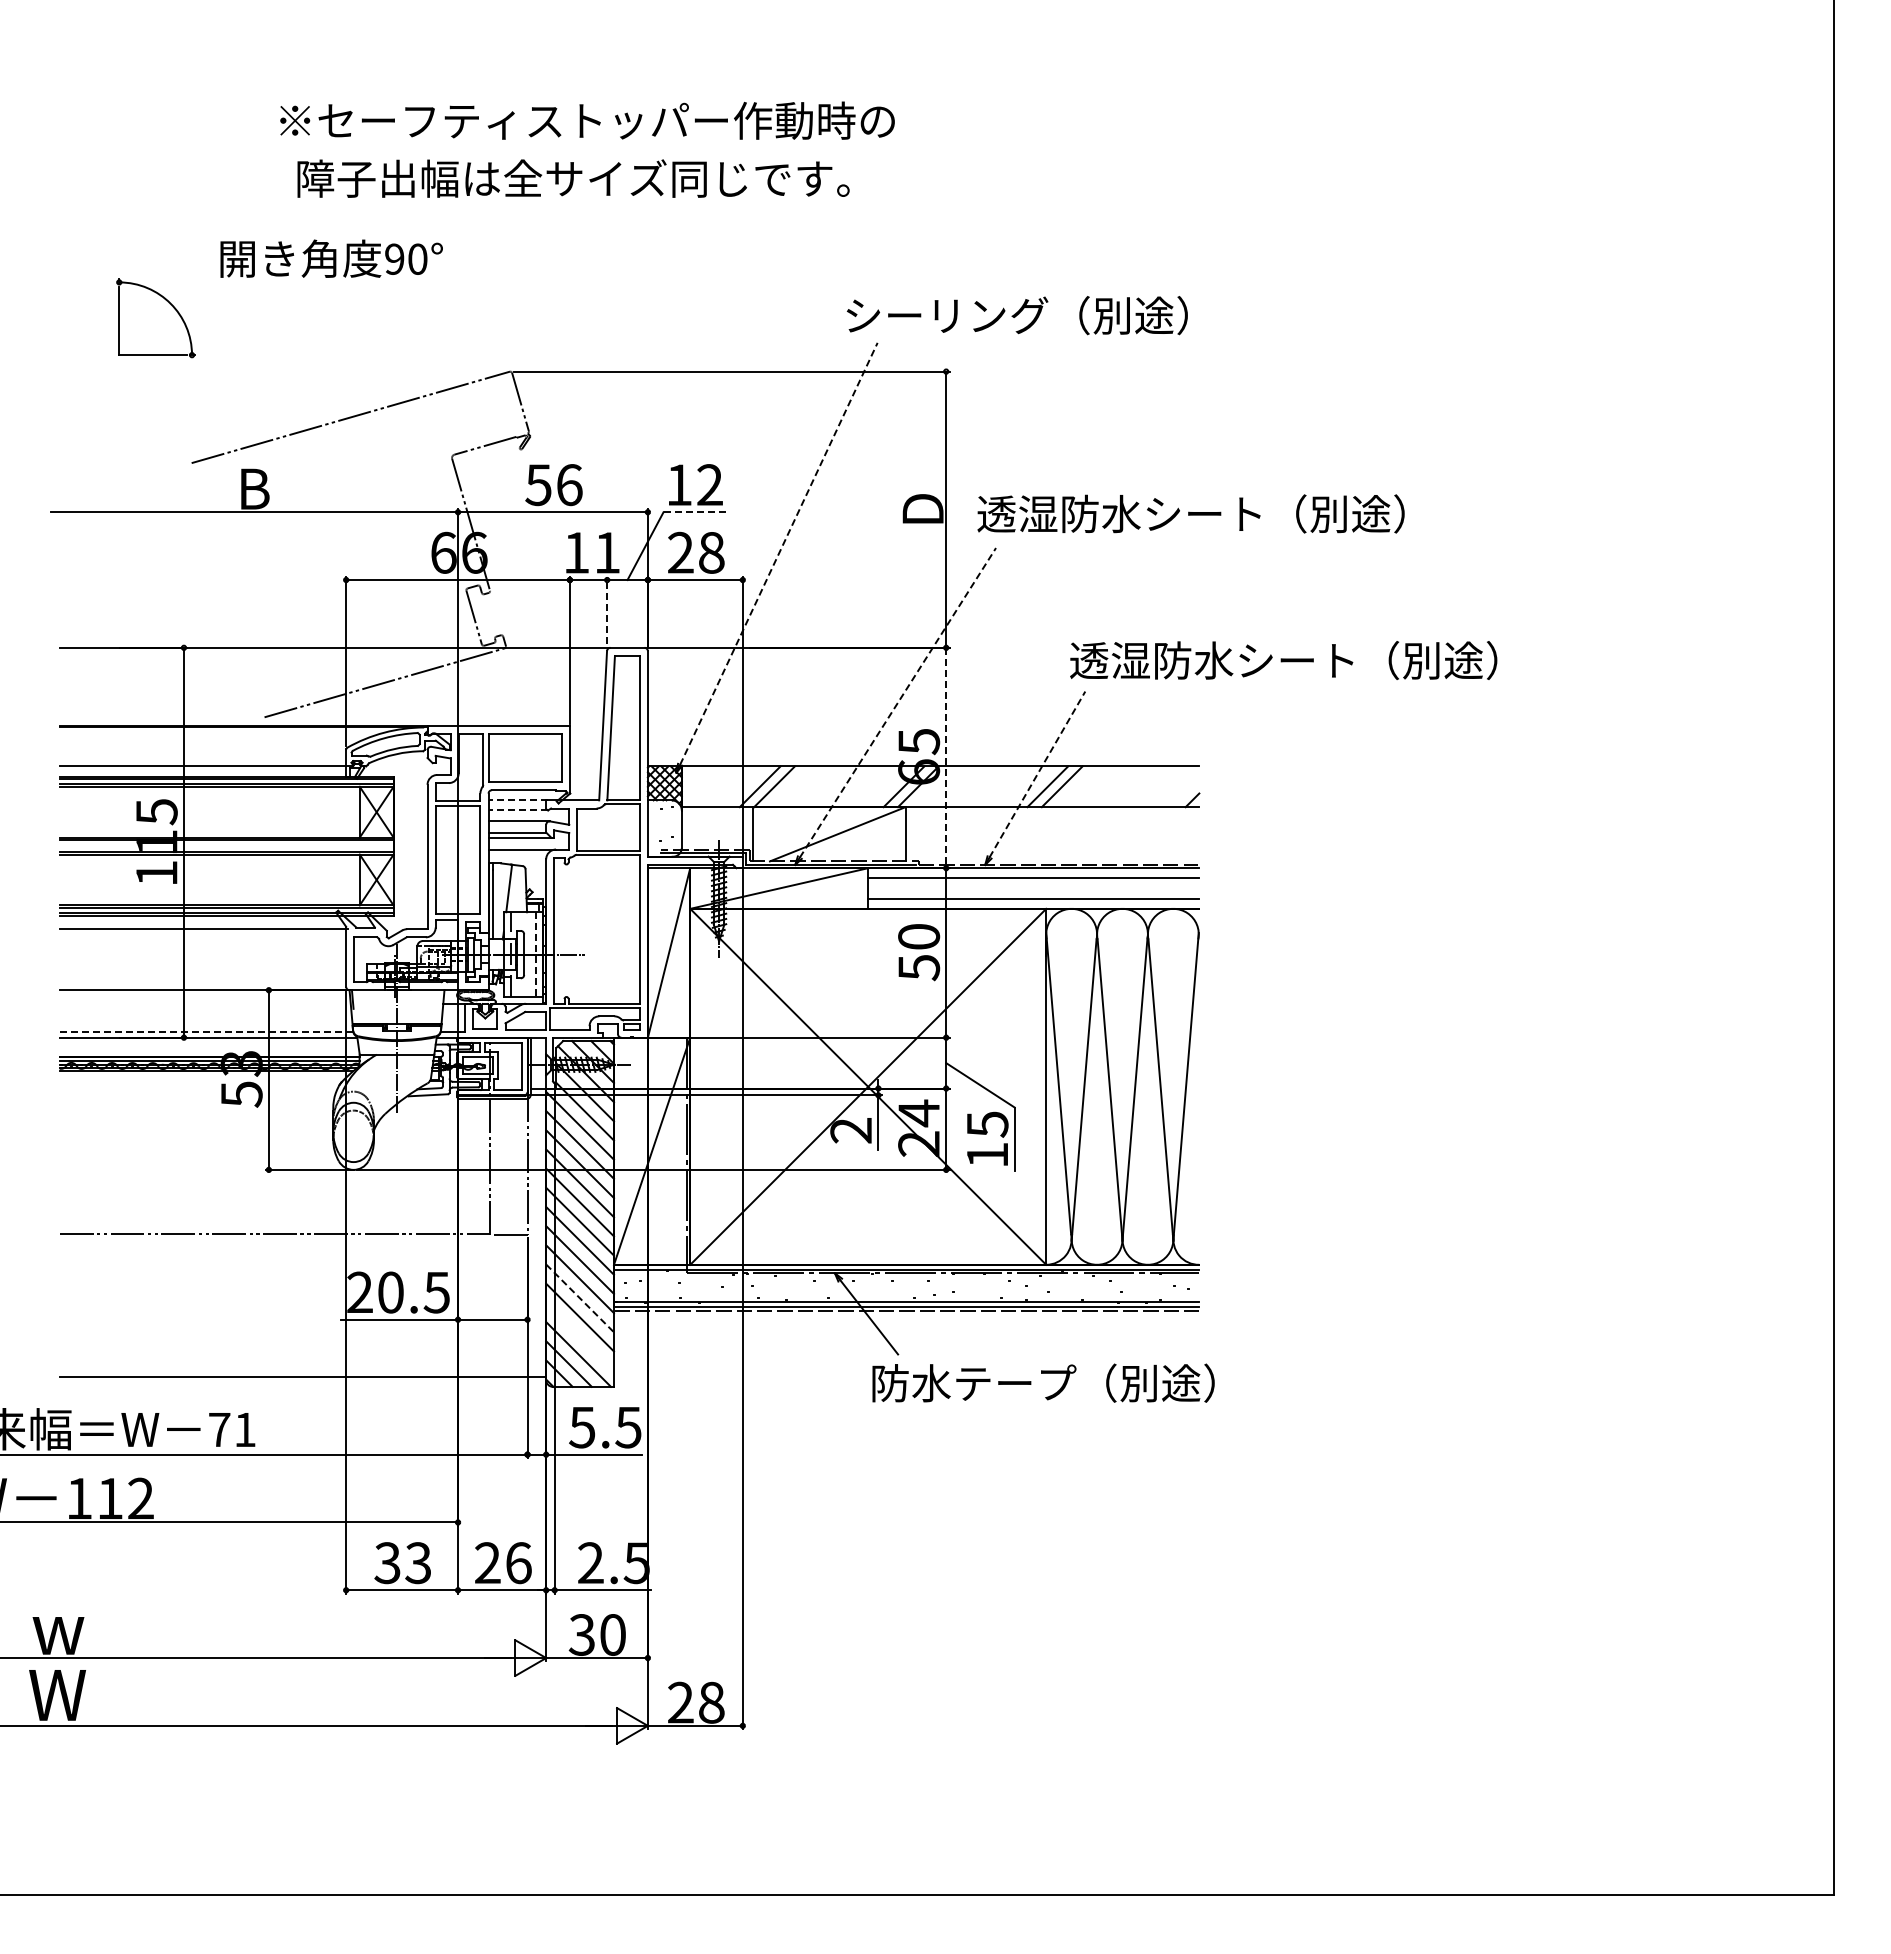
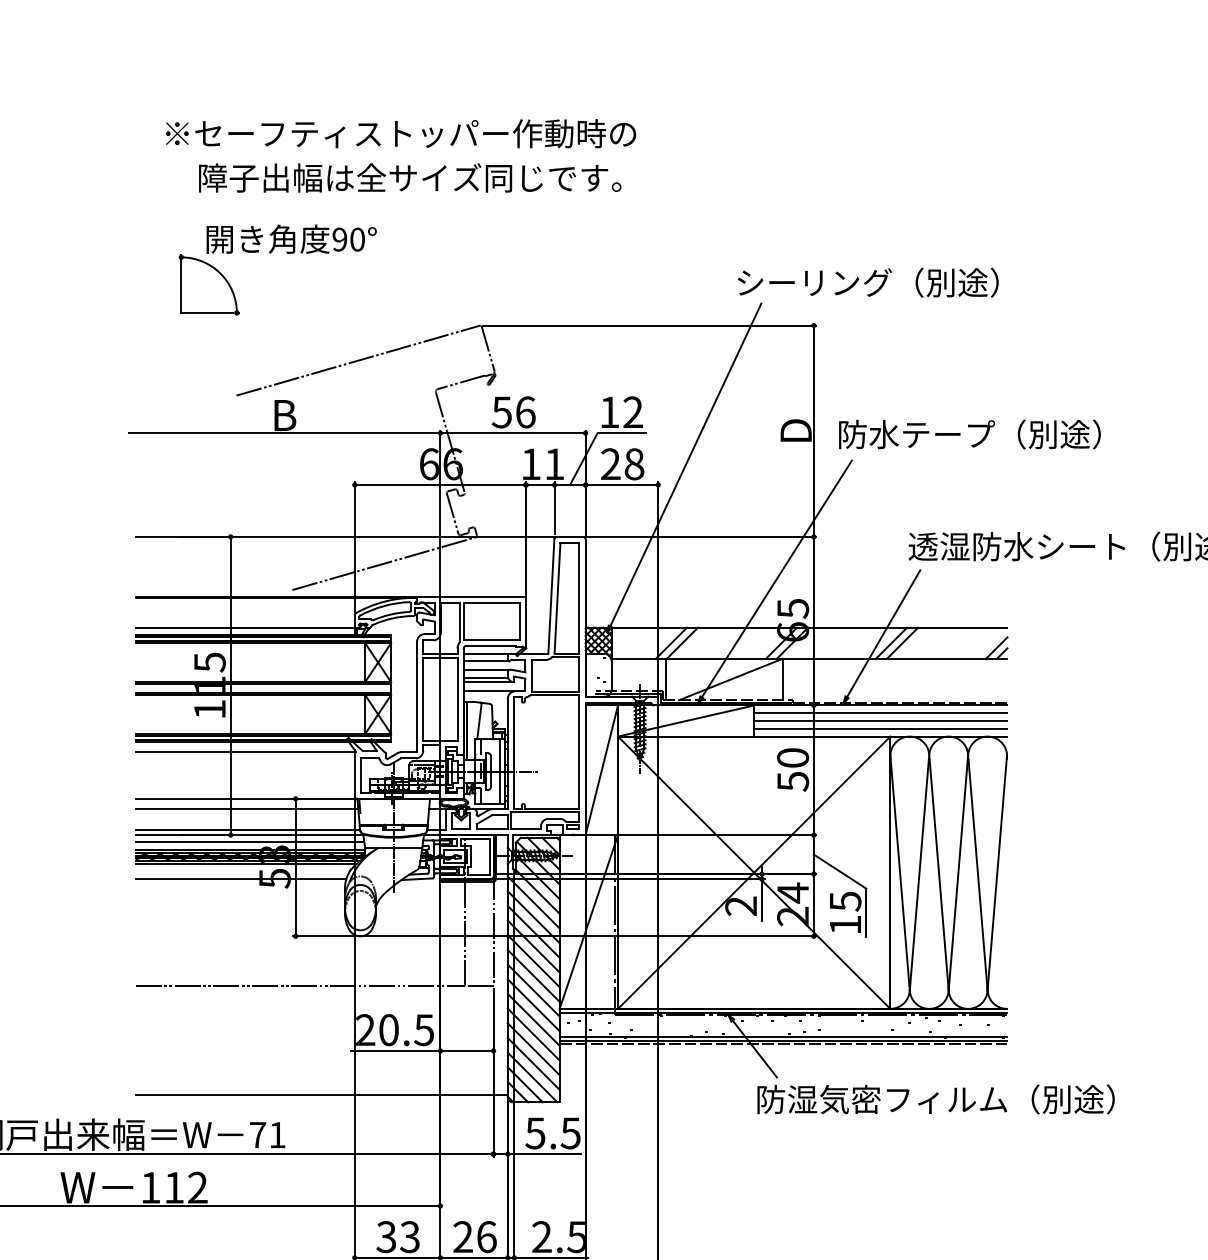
text: (587, 120) -> (400, 133), moved
text: (573, 178) -> (410, 177), moved
text: (331, 258) -> (291, 239), moved
line: (695, 512) -> (622, 433), dashed -> solid
text: (1190, 513) -> (1000, 434), 透湿防水シート（別途） -> 防水テープ（別途）
line: (778, 553) -> (685, 464), dashed -> solid
line: (607, 610) -> (554, 508), dashed -> solid
line: (898, 702) -> (777, 578), dashed -> solid
line: (946, 758) -> (814, 621), dashed -> solid
line: (1037, 774) -> (883, 633), dashed -> solid
line: (1185, 793) -> (996, 648), added
line: (518, 800) -> (486, 653), dashed -> solid
line: (518, 810) -> (486, 661), dashed -> solid
line: (1033, 888) -> (880, 721), added
line: (536, 955) -> (500, 772), dashed -> solid
line: (204, 1003) -> (246, 808), added
line: (206, 1031) -> (247, 830), dashed -> solid
line: (208, 1046) -> (249, 841), added
line: (203, 1075) -> (245, 864), added
line: (197, 1095) -> (241, 879), added
line: (580, 1298) -> (534, 1034), dashed -> solid
line: (580, 1336) -> (534, 1063), added
text: (1125, 1382) -> (950, 1098), 防水テープ（別途） -> 防湿気密フィルム（別途）

